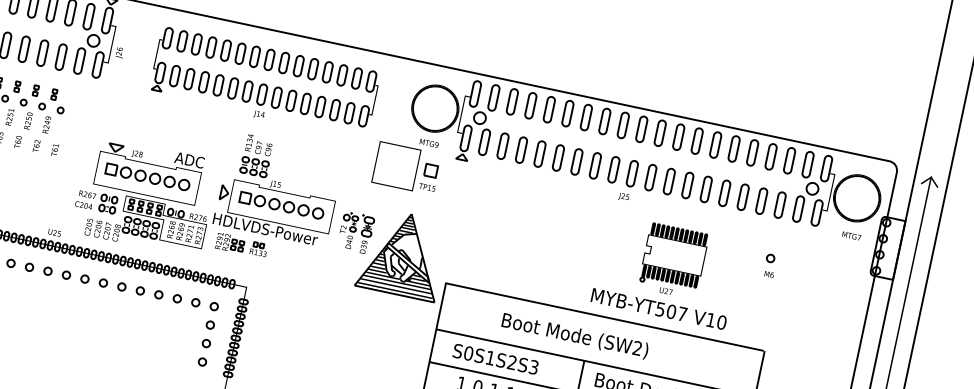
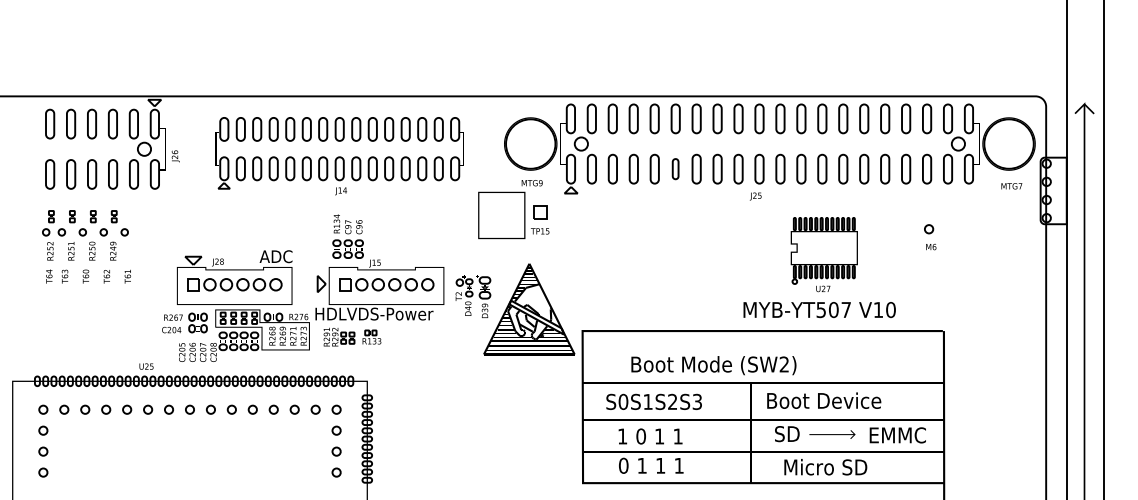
part: (558, 157) -> (675, 168), size x0.7
text: (574, 336) -> (713, 365), moved

